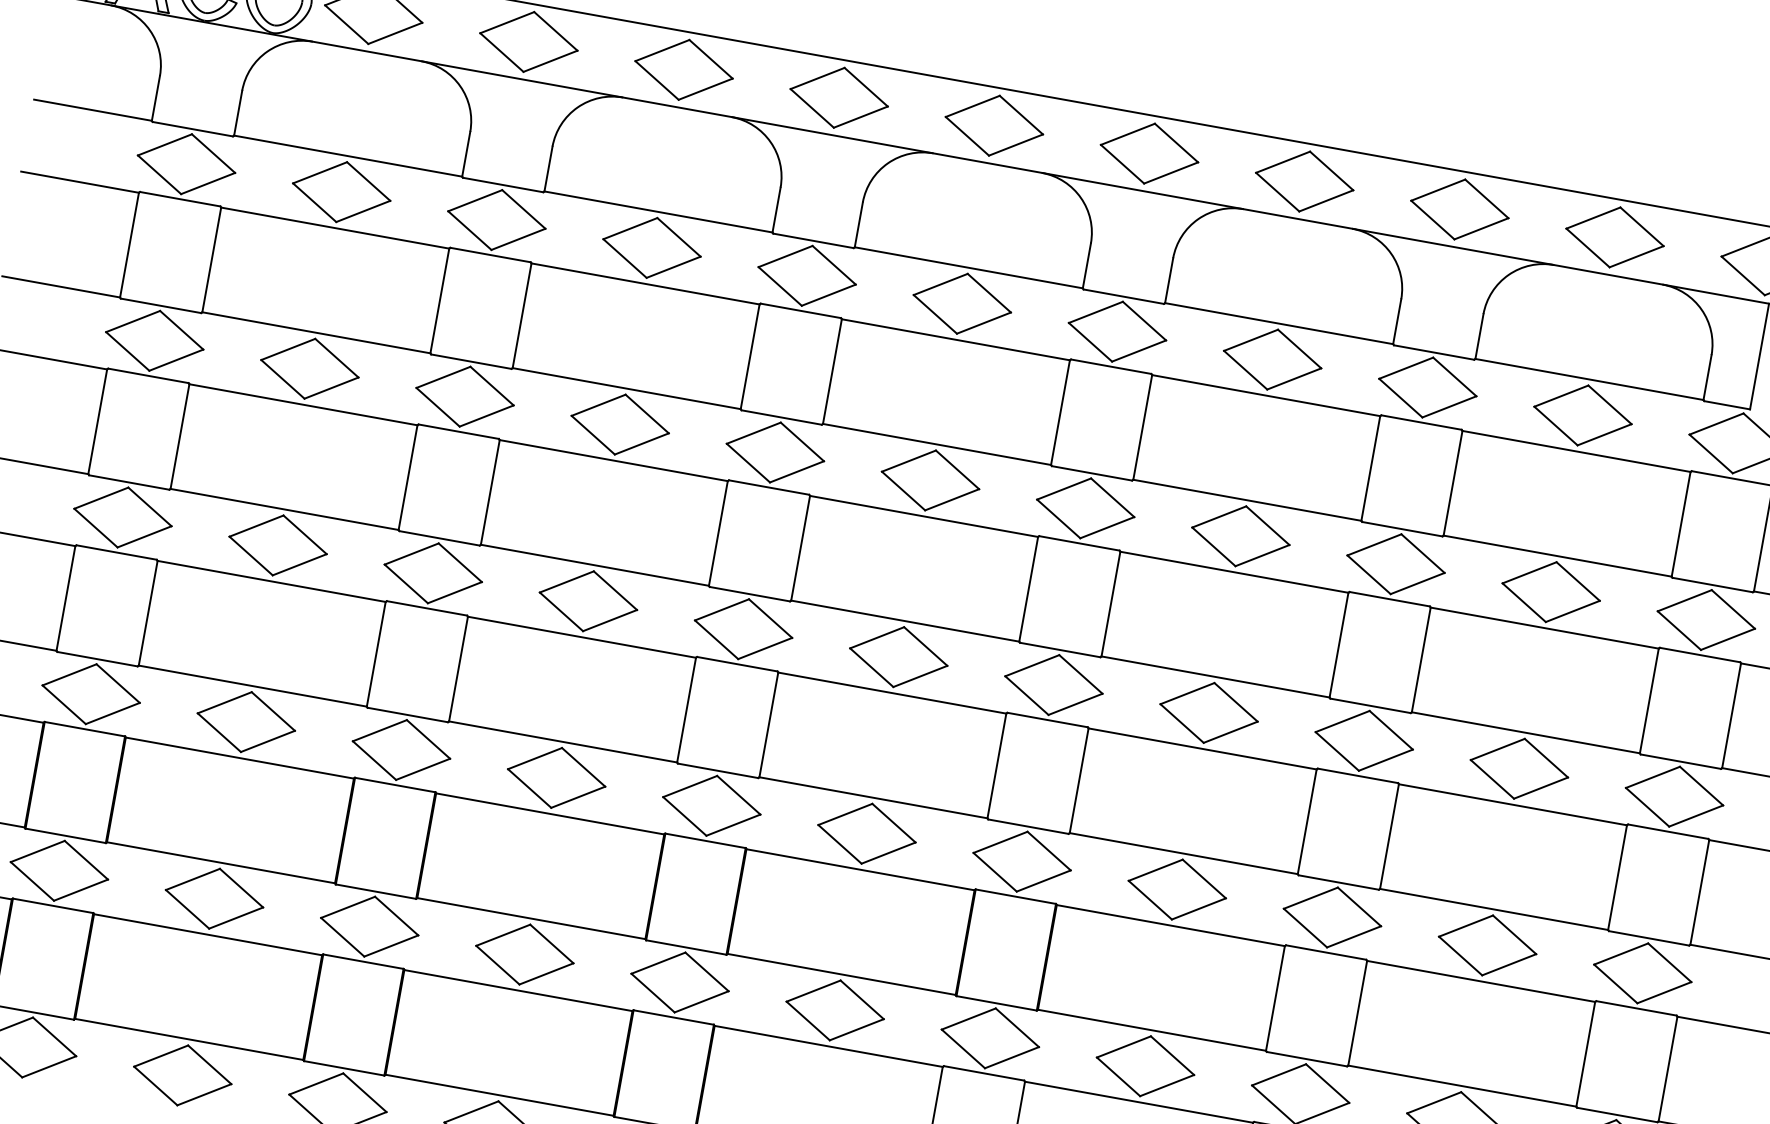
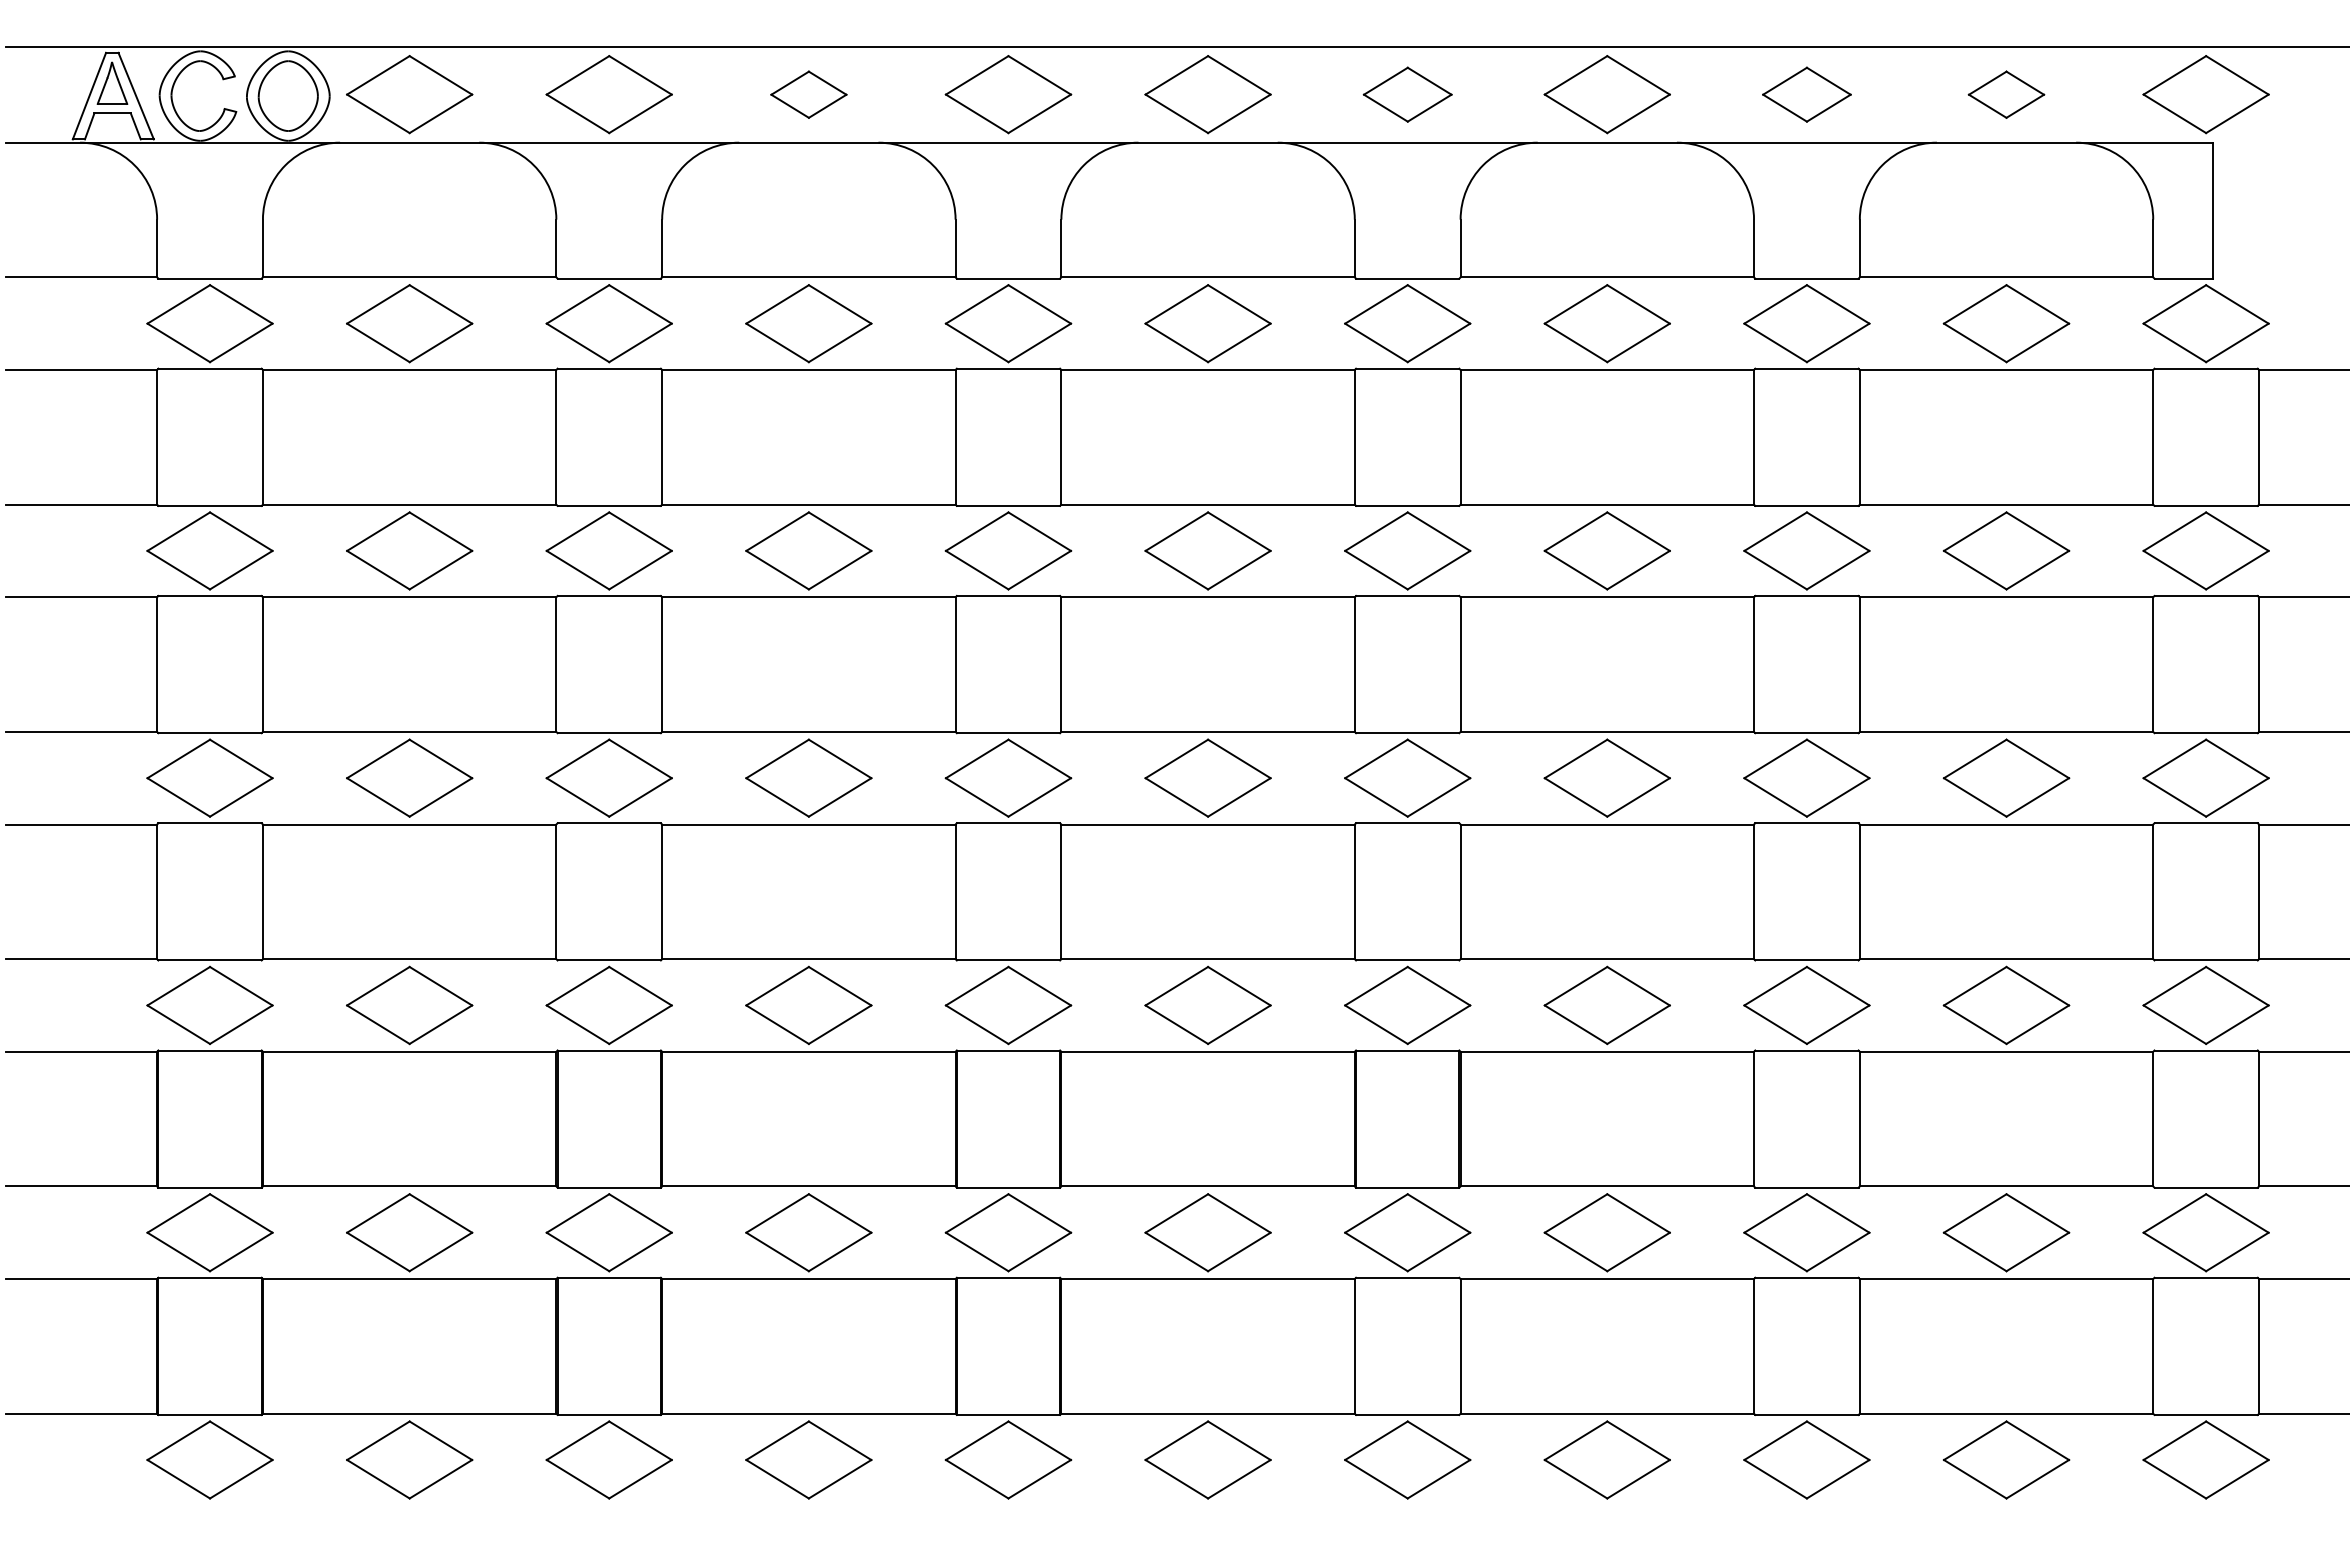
part: (683, 69) -> (808, 94), size x0.6
part: (1149, 153) -> (1407, 94), size x0.7
part: (1459, 209) -> (1806, 94), size x0.7
part: (1615, 237) -> (2006, 94), size x0.6

